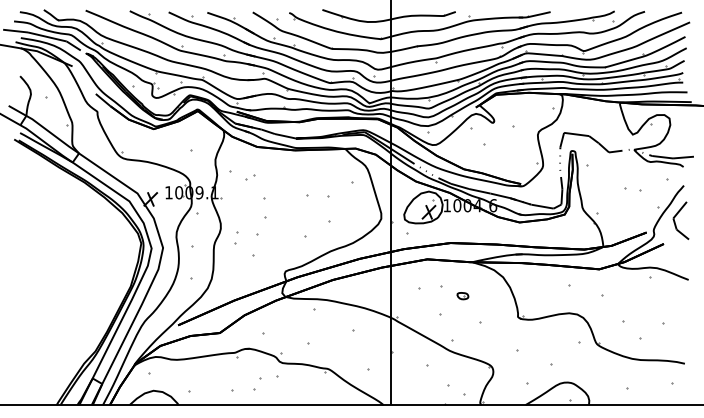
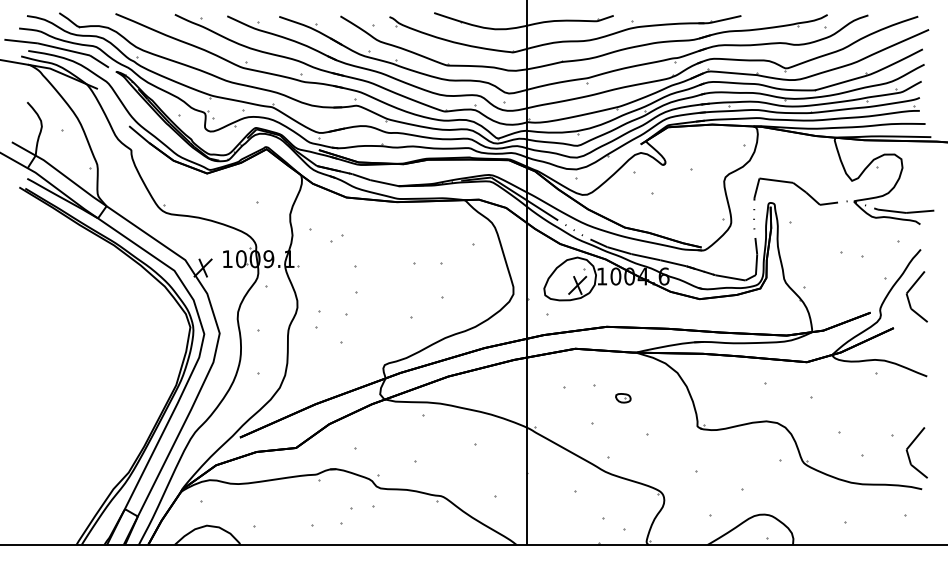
line: (675, 338) -> (909, 455), added

